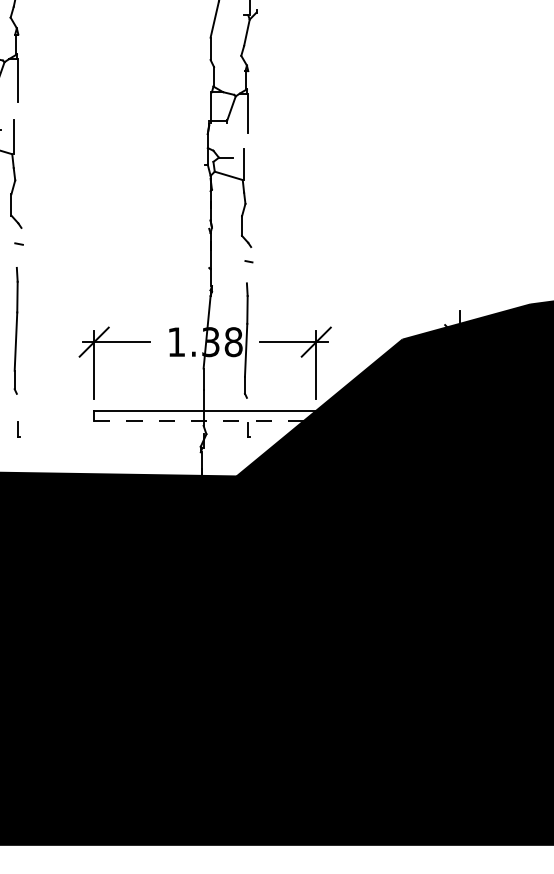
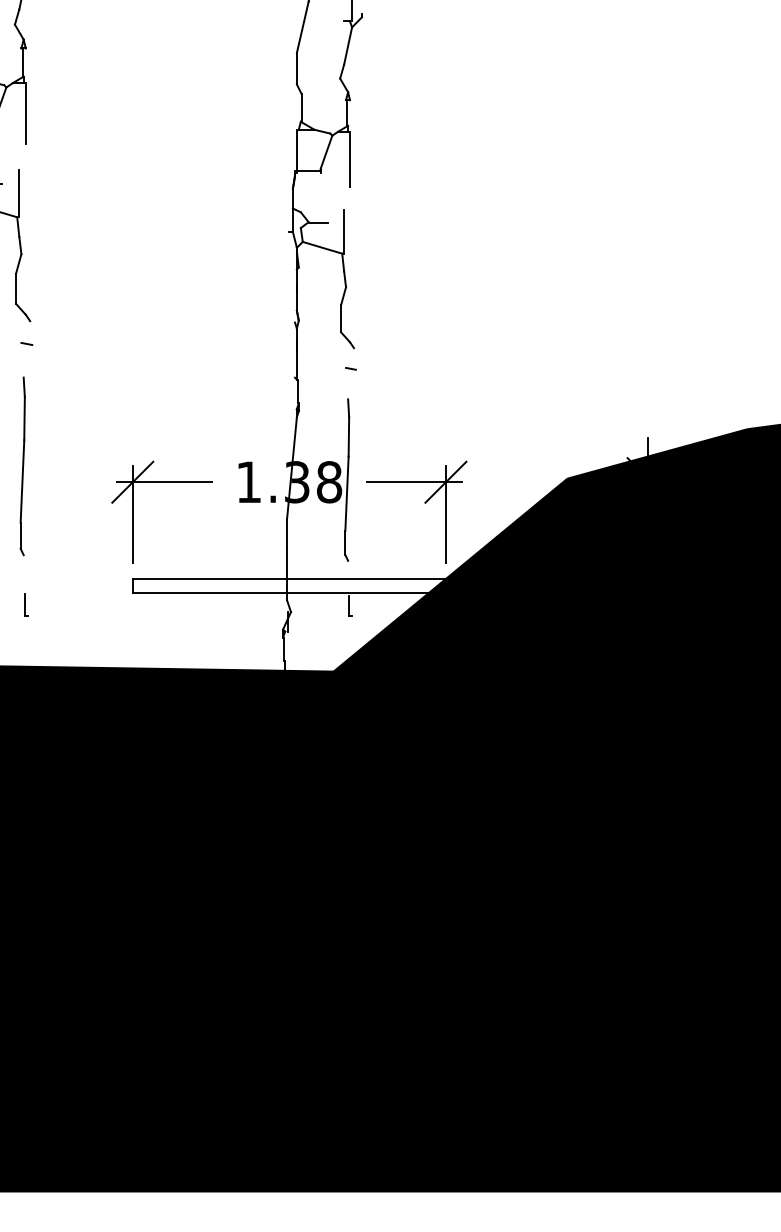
line: (198, 421) -> (280, 593), dashed -> solid

